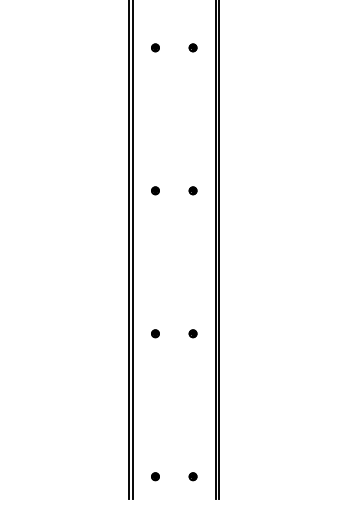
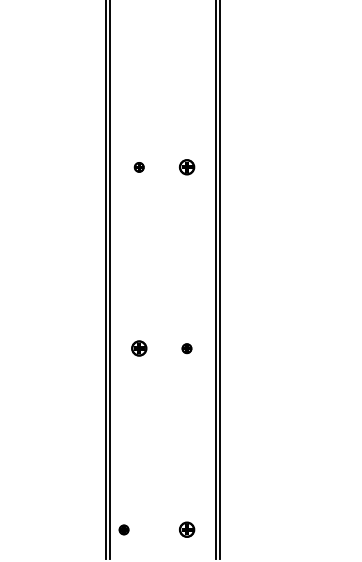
part: (192, 190) -> (186, 166), size x1.6
part: (155, 333) -> (139, 348), size x1.6
part: (155, 476) -> (124, 529), moved
part: (192, 476) -> (186, 529), size x1.6

